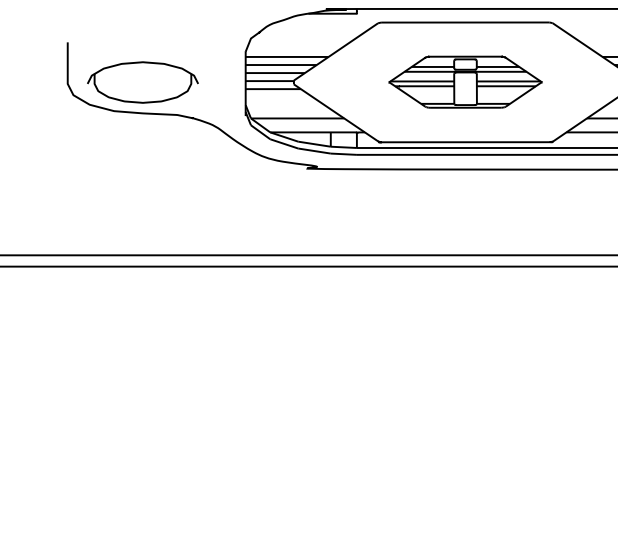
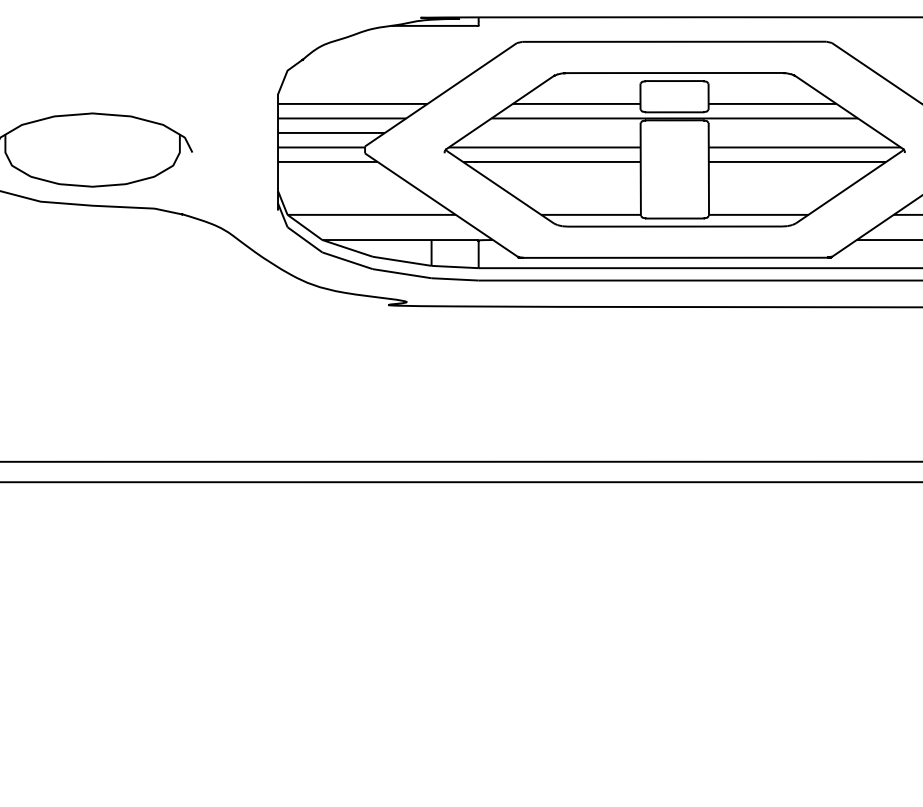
part: (465, 81) -> (674, 148), size x1.67

